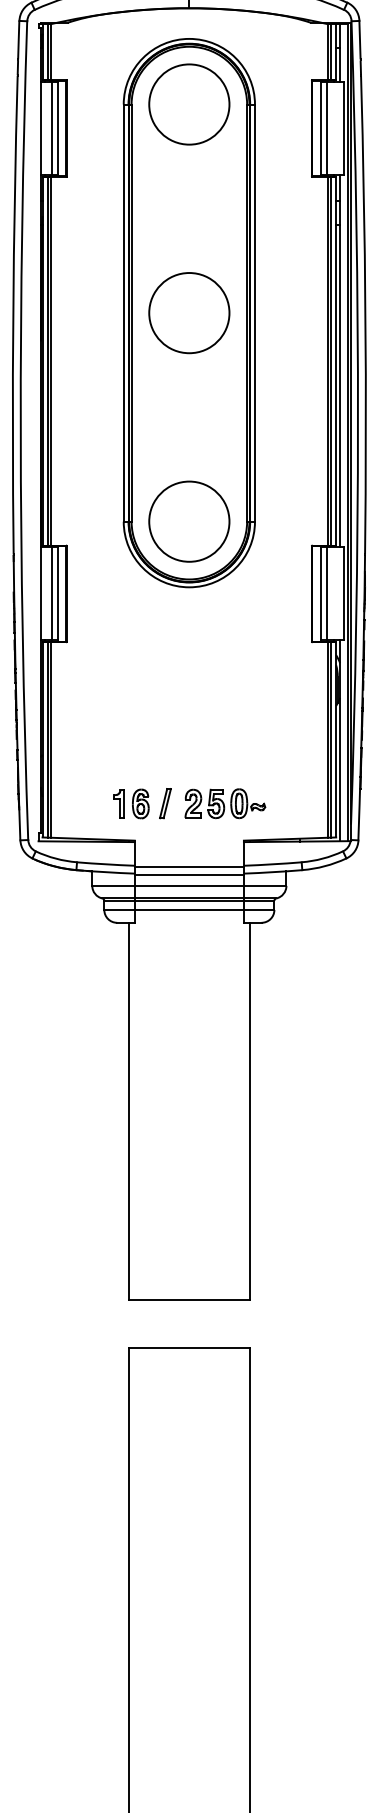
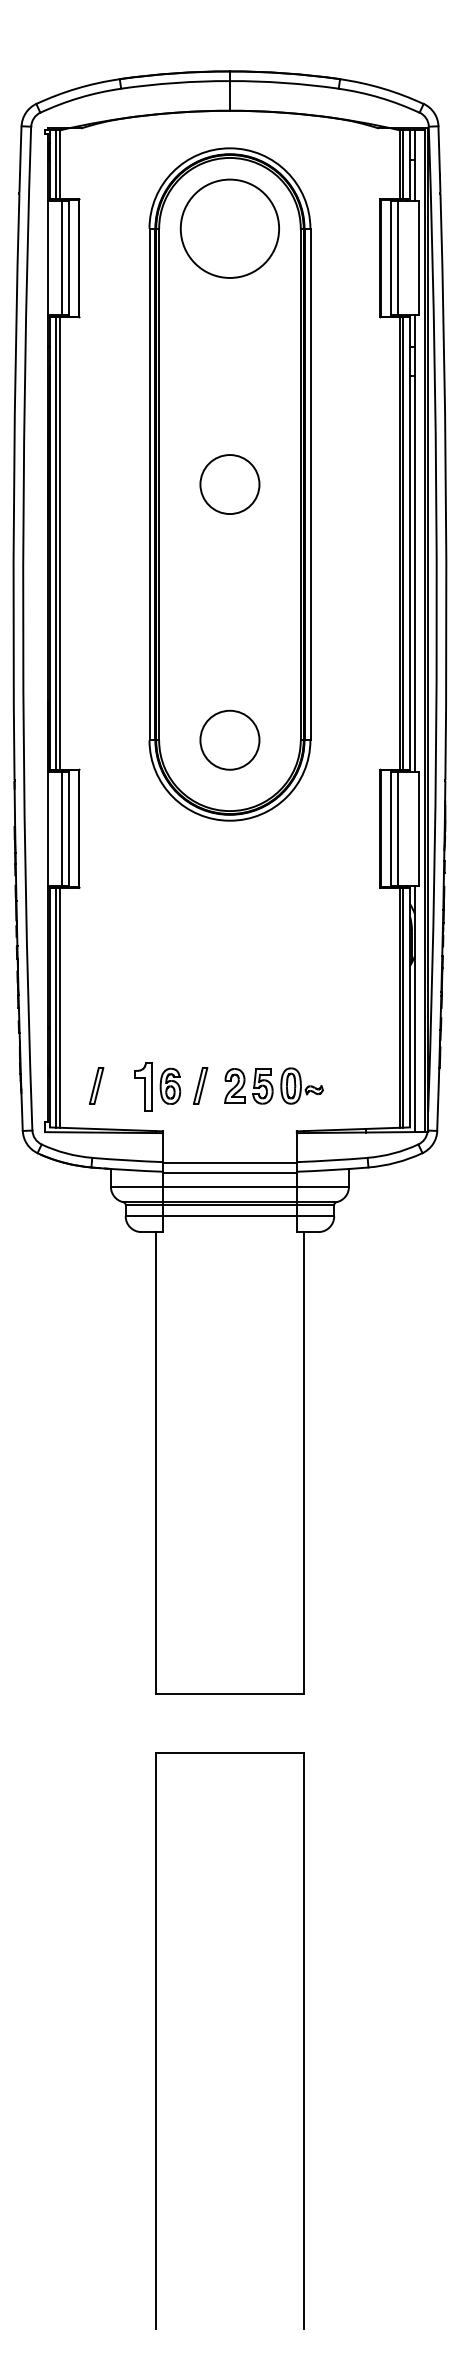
circle: (188, 313) -> (229, 484), size x0.6
circle: (188, 521) -> (229, 740), size x0.6
part: (80, 803) -> (96, 1085), added
part: (118, 804) -> (143, 1086), size x1.4

